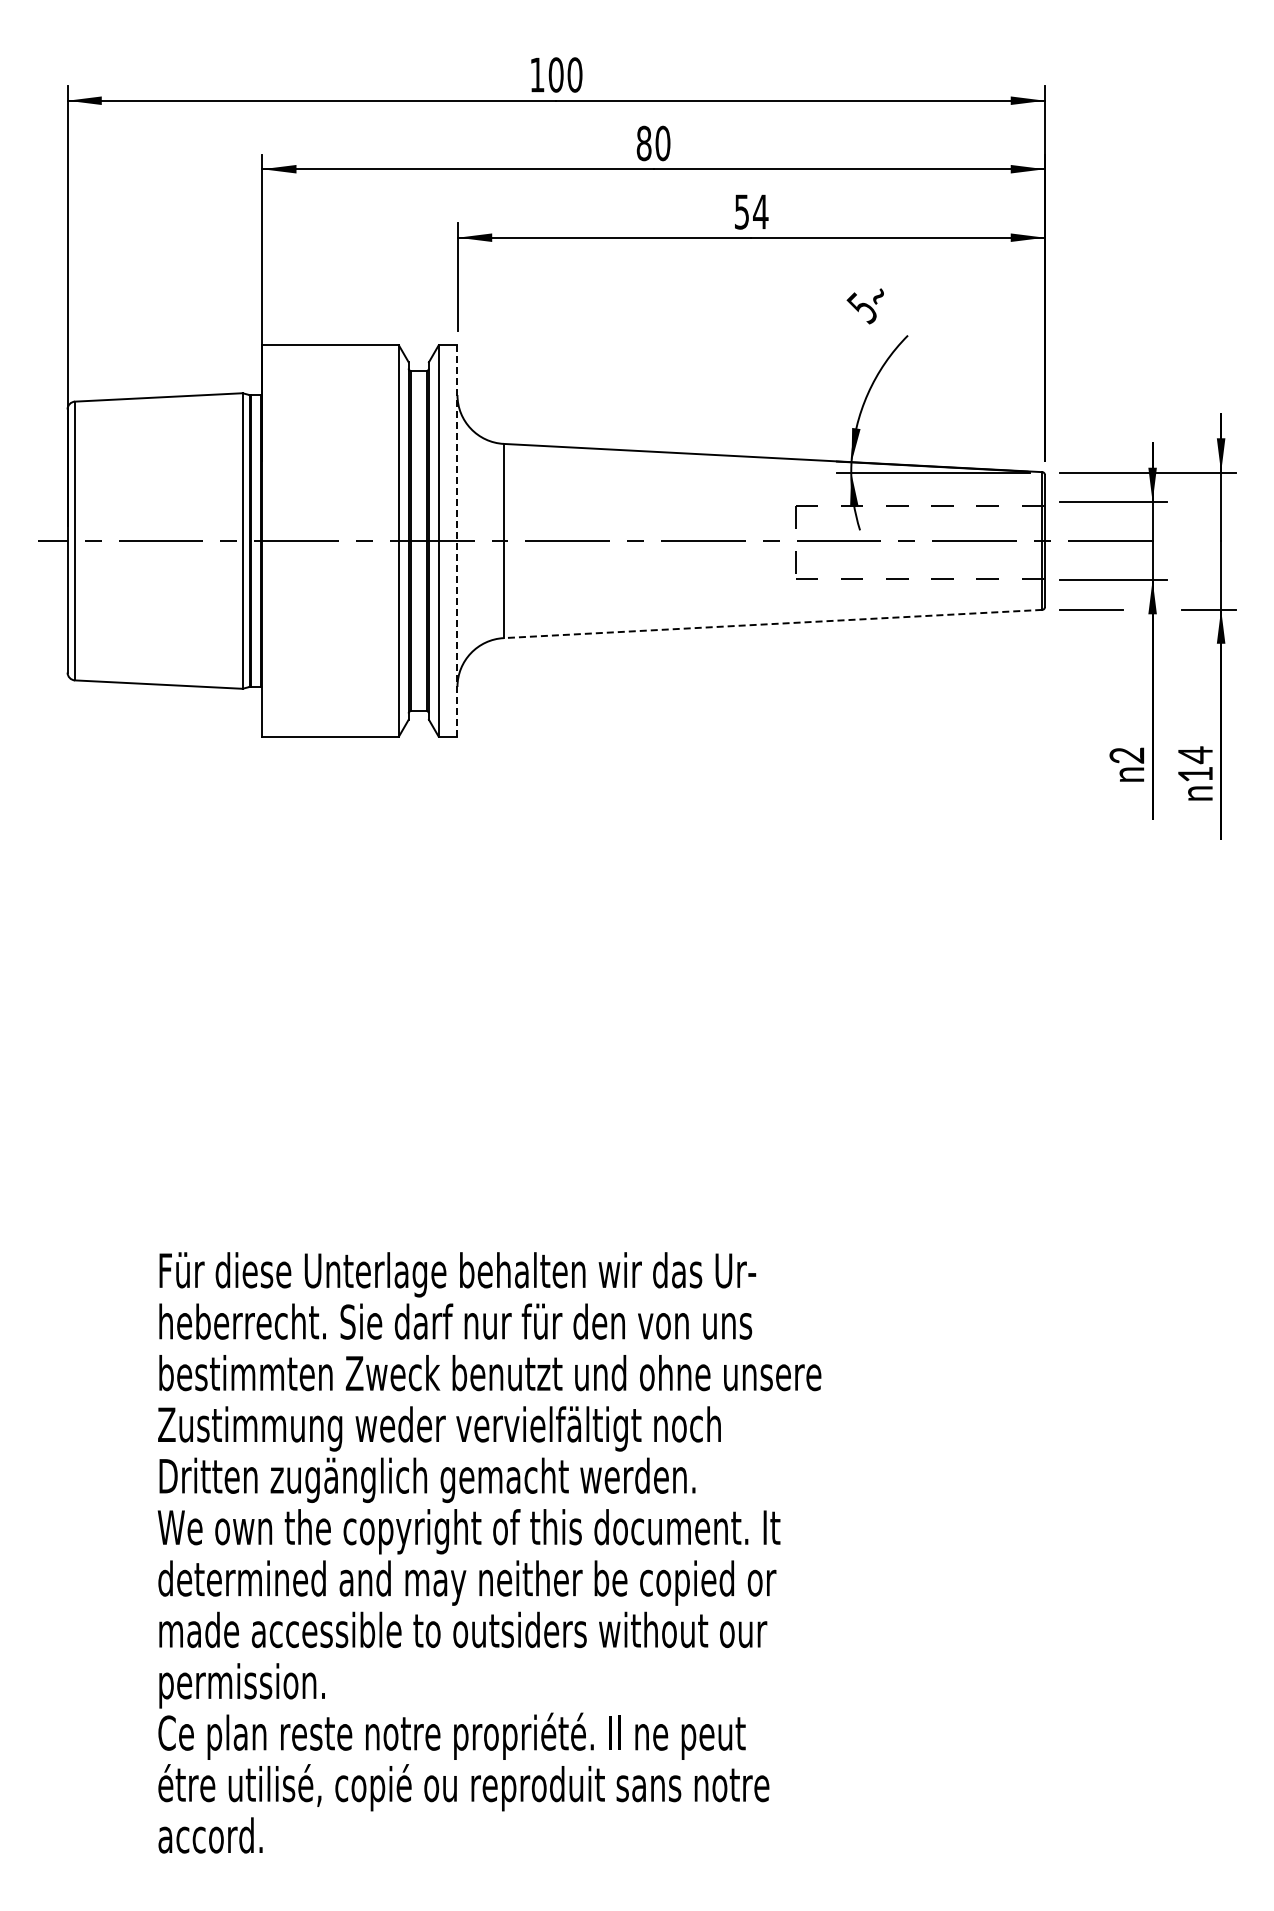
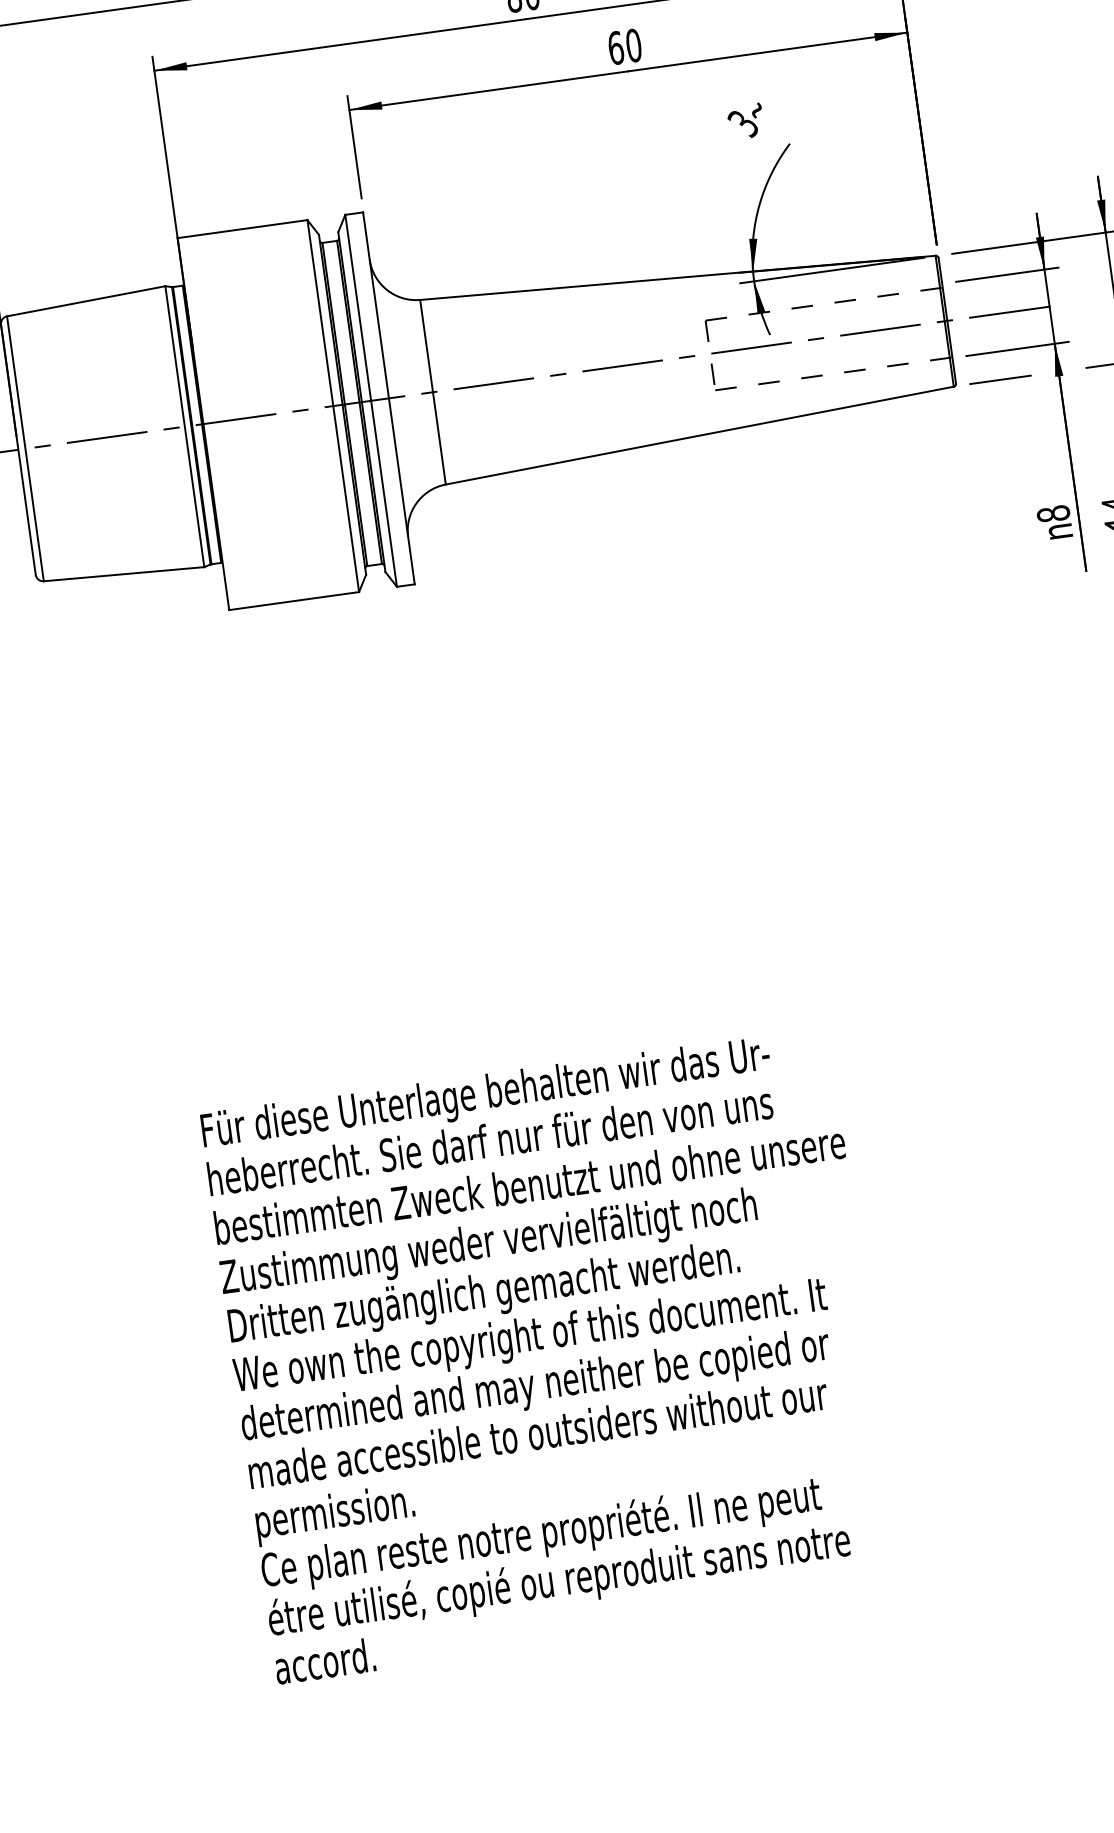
text: (751, 211) -> (624, 46), 54 -> 60
text: (861, 308) -> (742, 124), 5 -> 3
line: (457, 541) -> (389, 398), dashed -> solid
line: (773, 624) -> (700, 436), dashed -> solid
text: (1128, 755) -> (1054, 513), 2 -> 8

